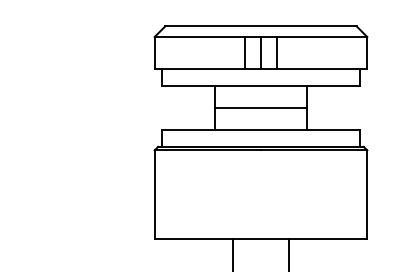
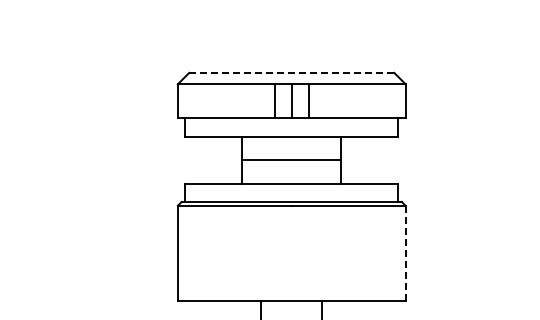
line: (260, 26) -> (291, 72), solid -> dashed
line: (367, 194) -> (405, 252), solid -> dashed

